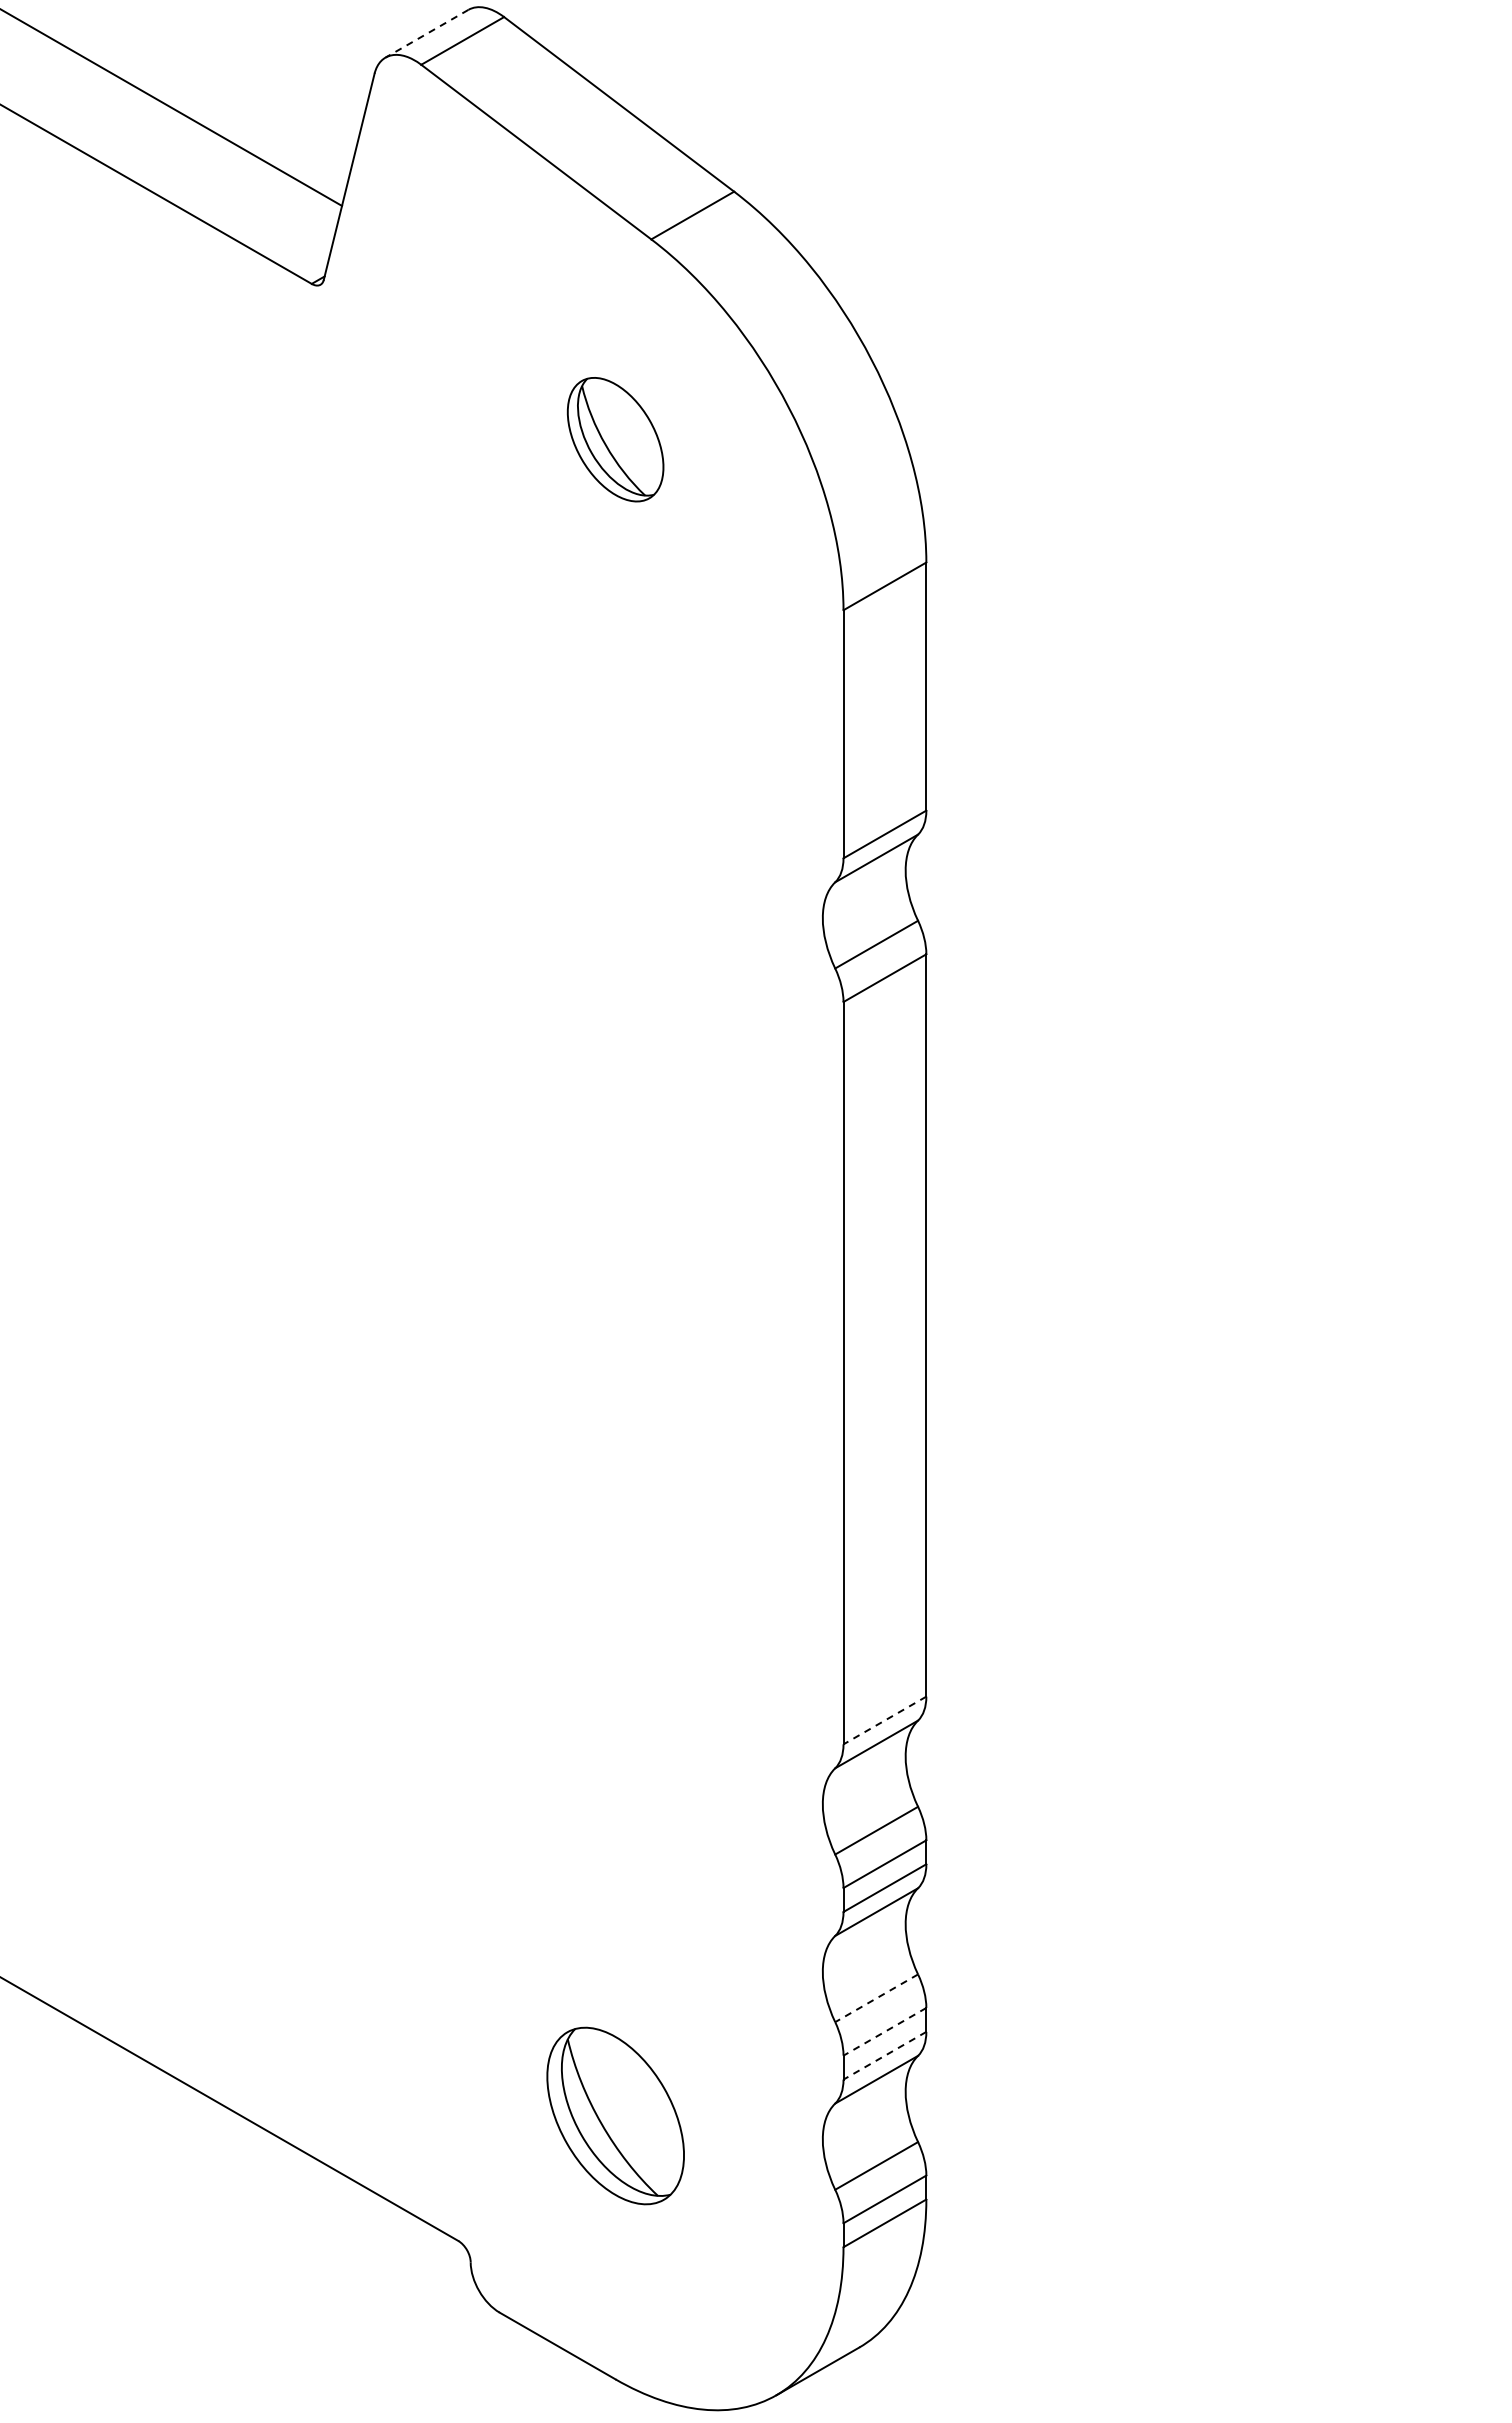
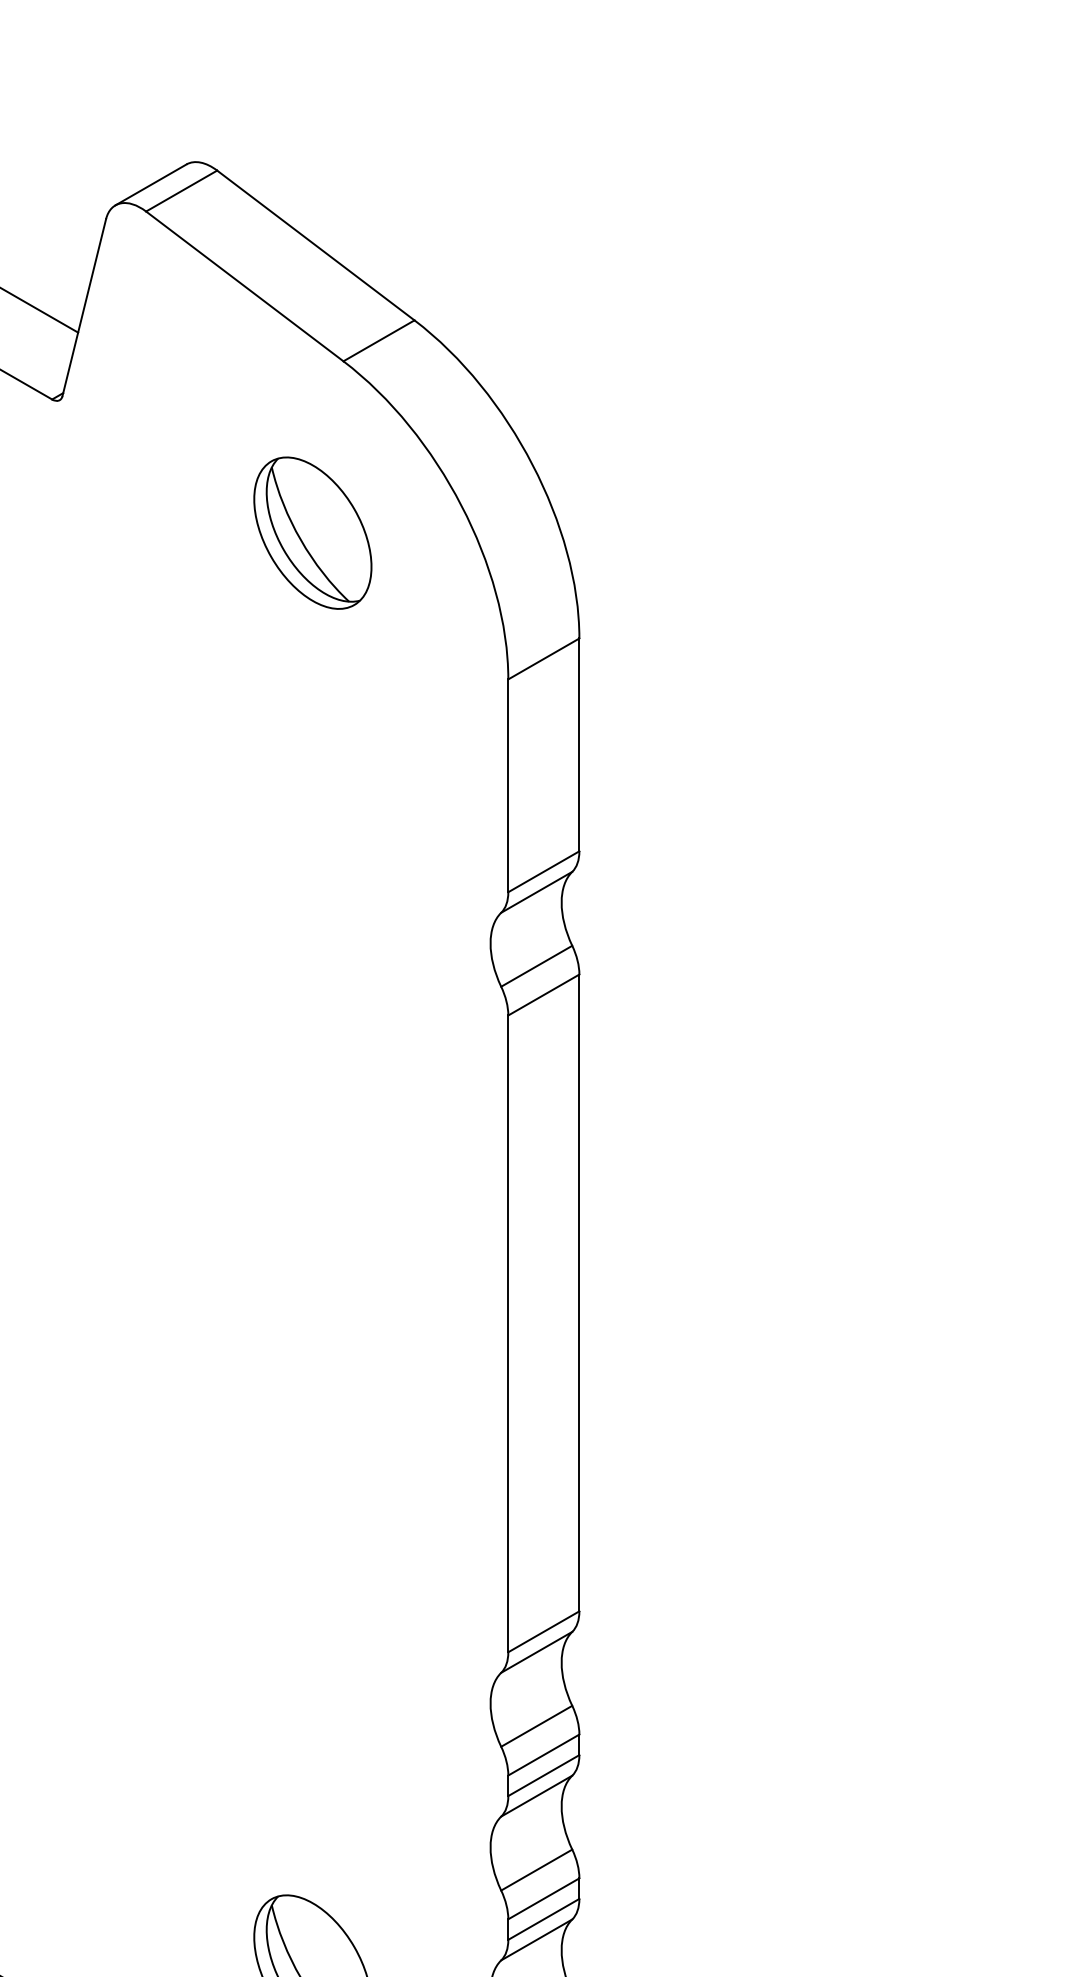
line: (426, 33) -> (150, 184), dashed -> solid
part: (615, 439) -> (312, 532), size x1.43
line: (884, 1720) -> (543, 1631), dashed -> solid
line: (876, 1998) -> (536, 1870), dashed -> solid
line: (884, 2031) -> (543, 1898), dashed -> solid
line: (884, 2055) -> (543, 1919), dashed -> solid

